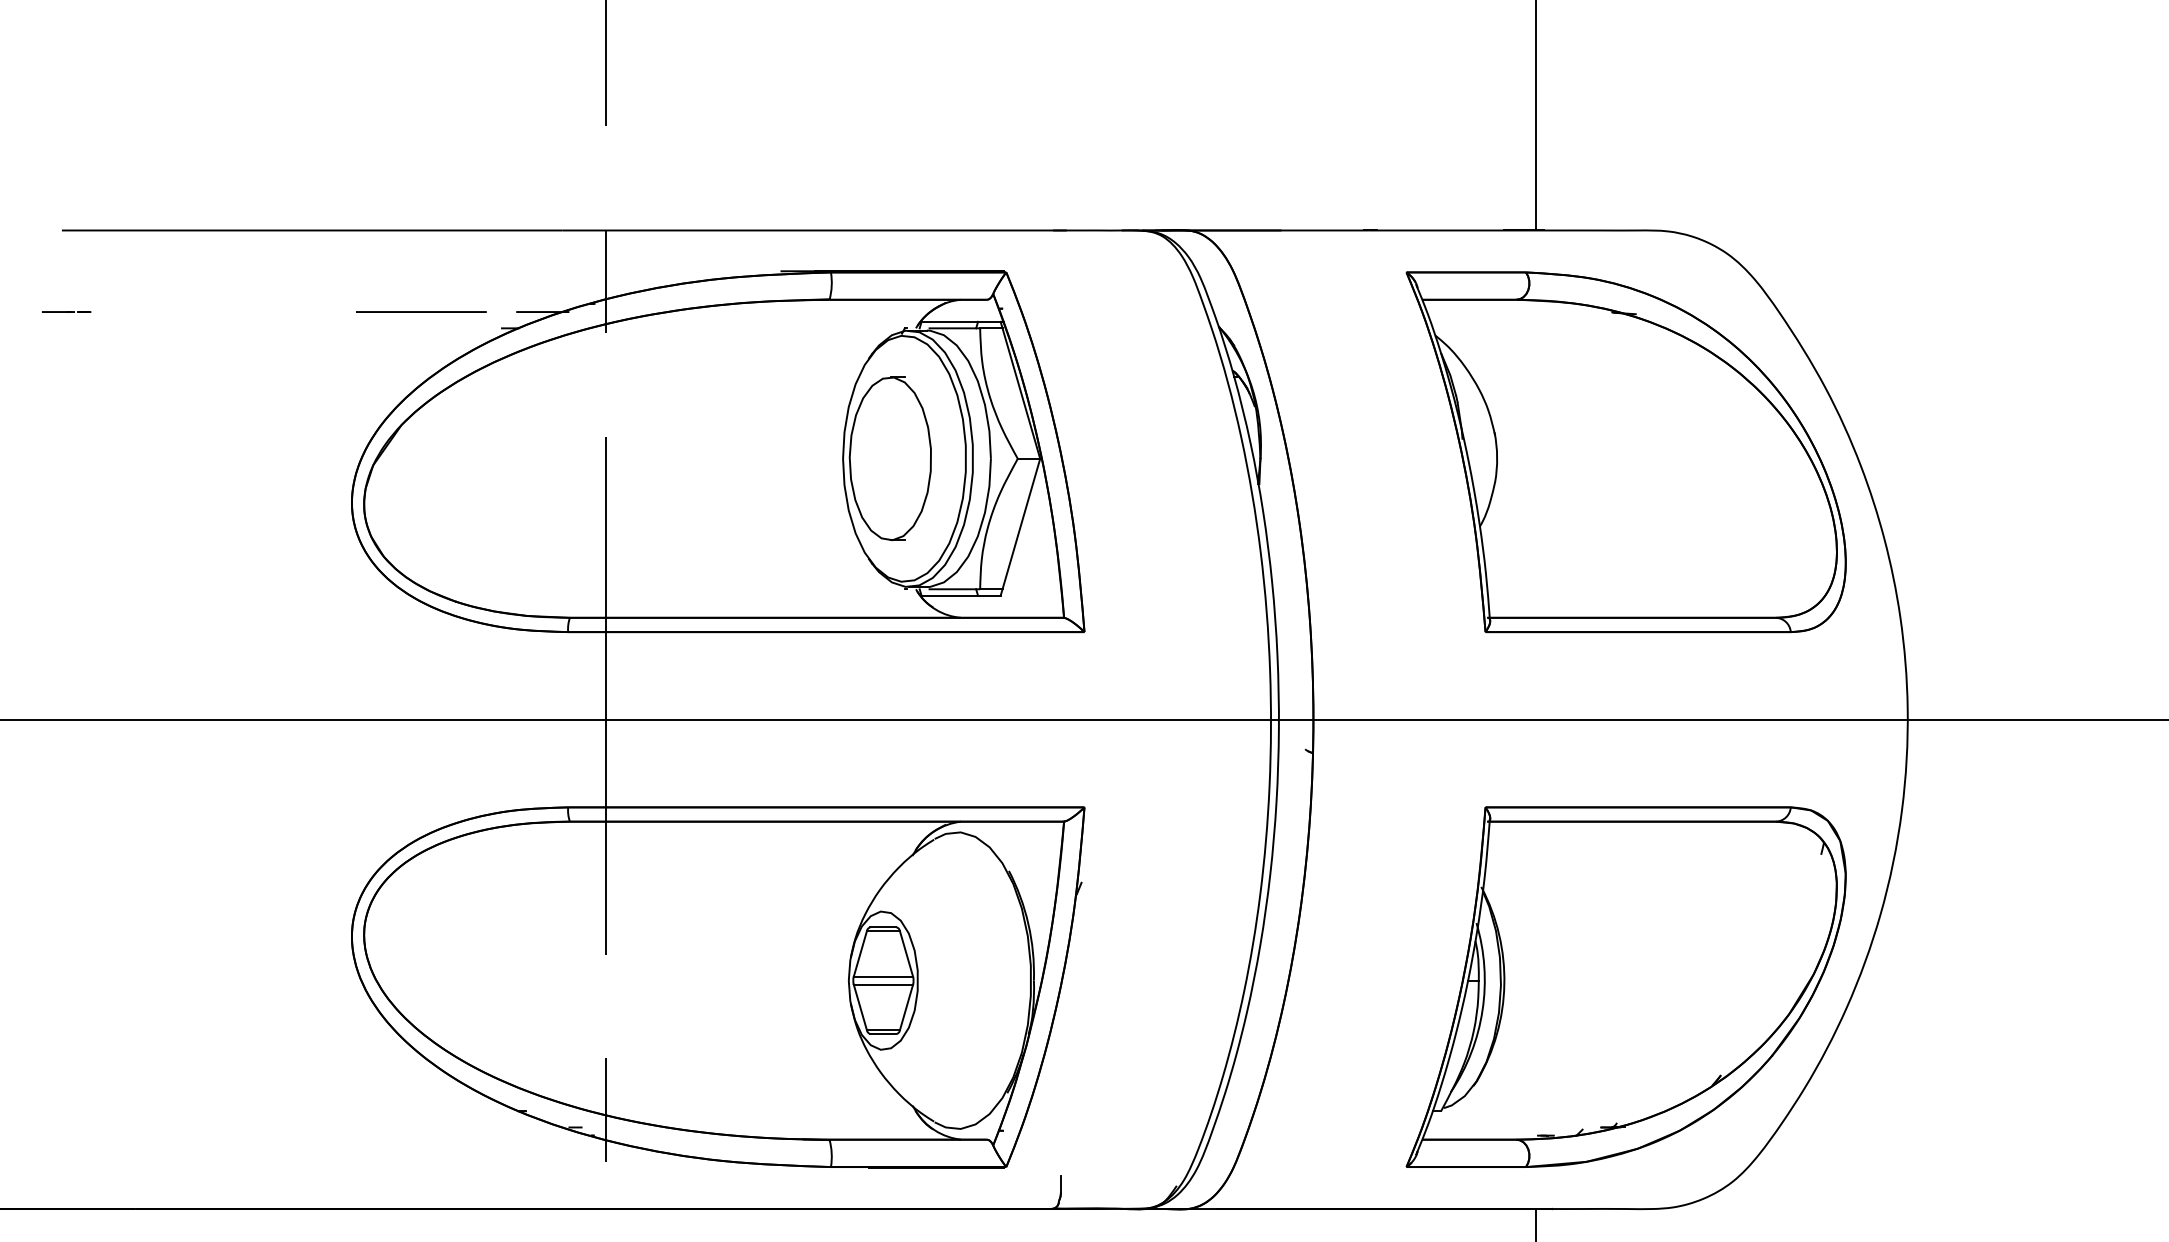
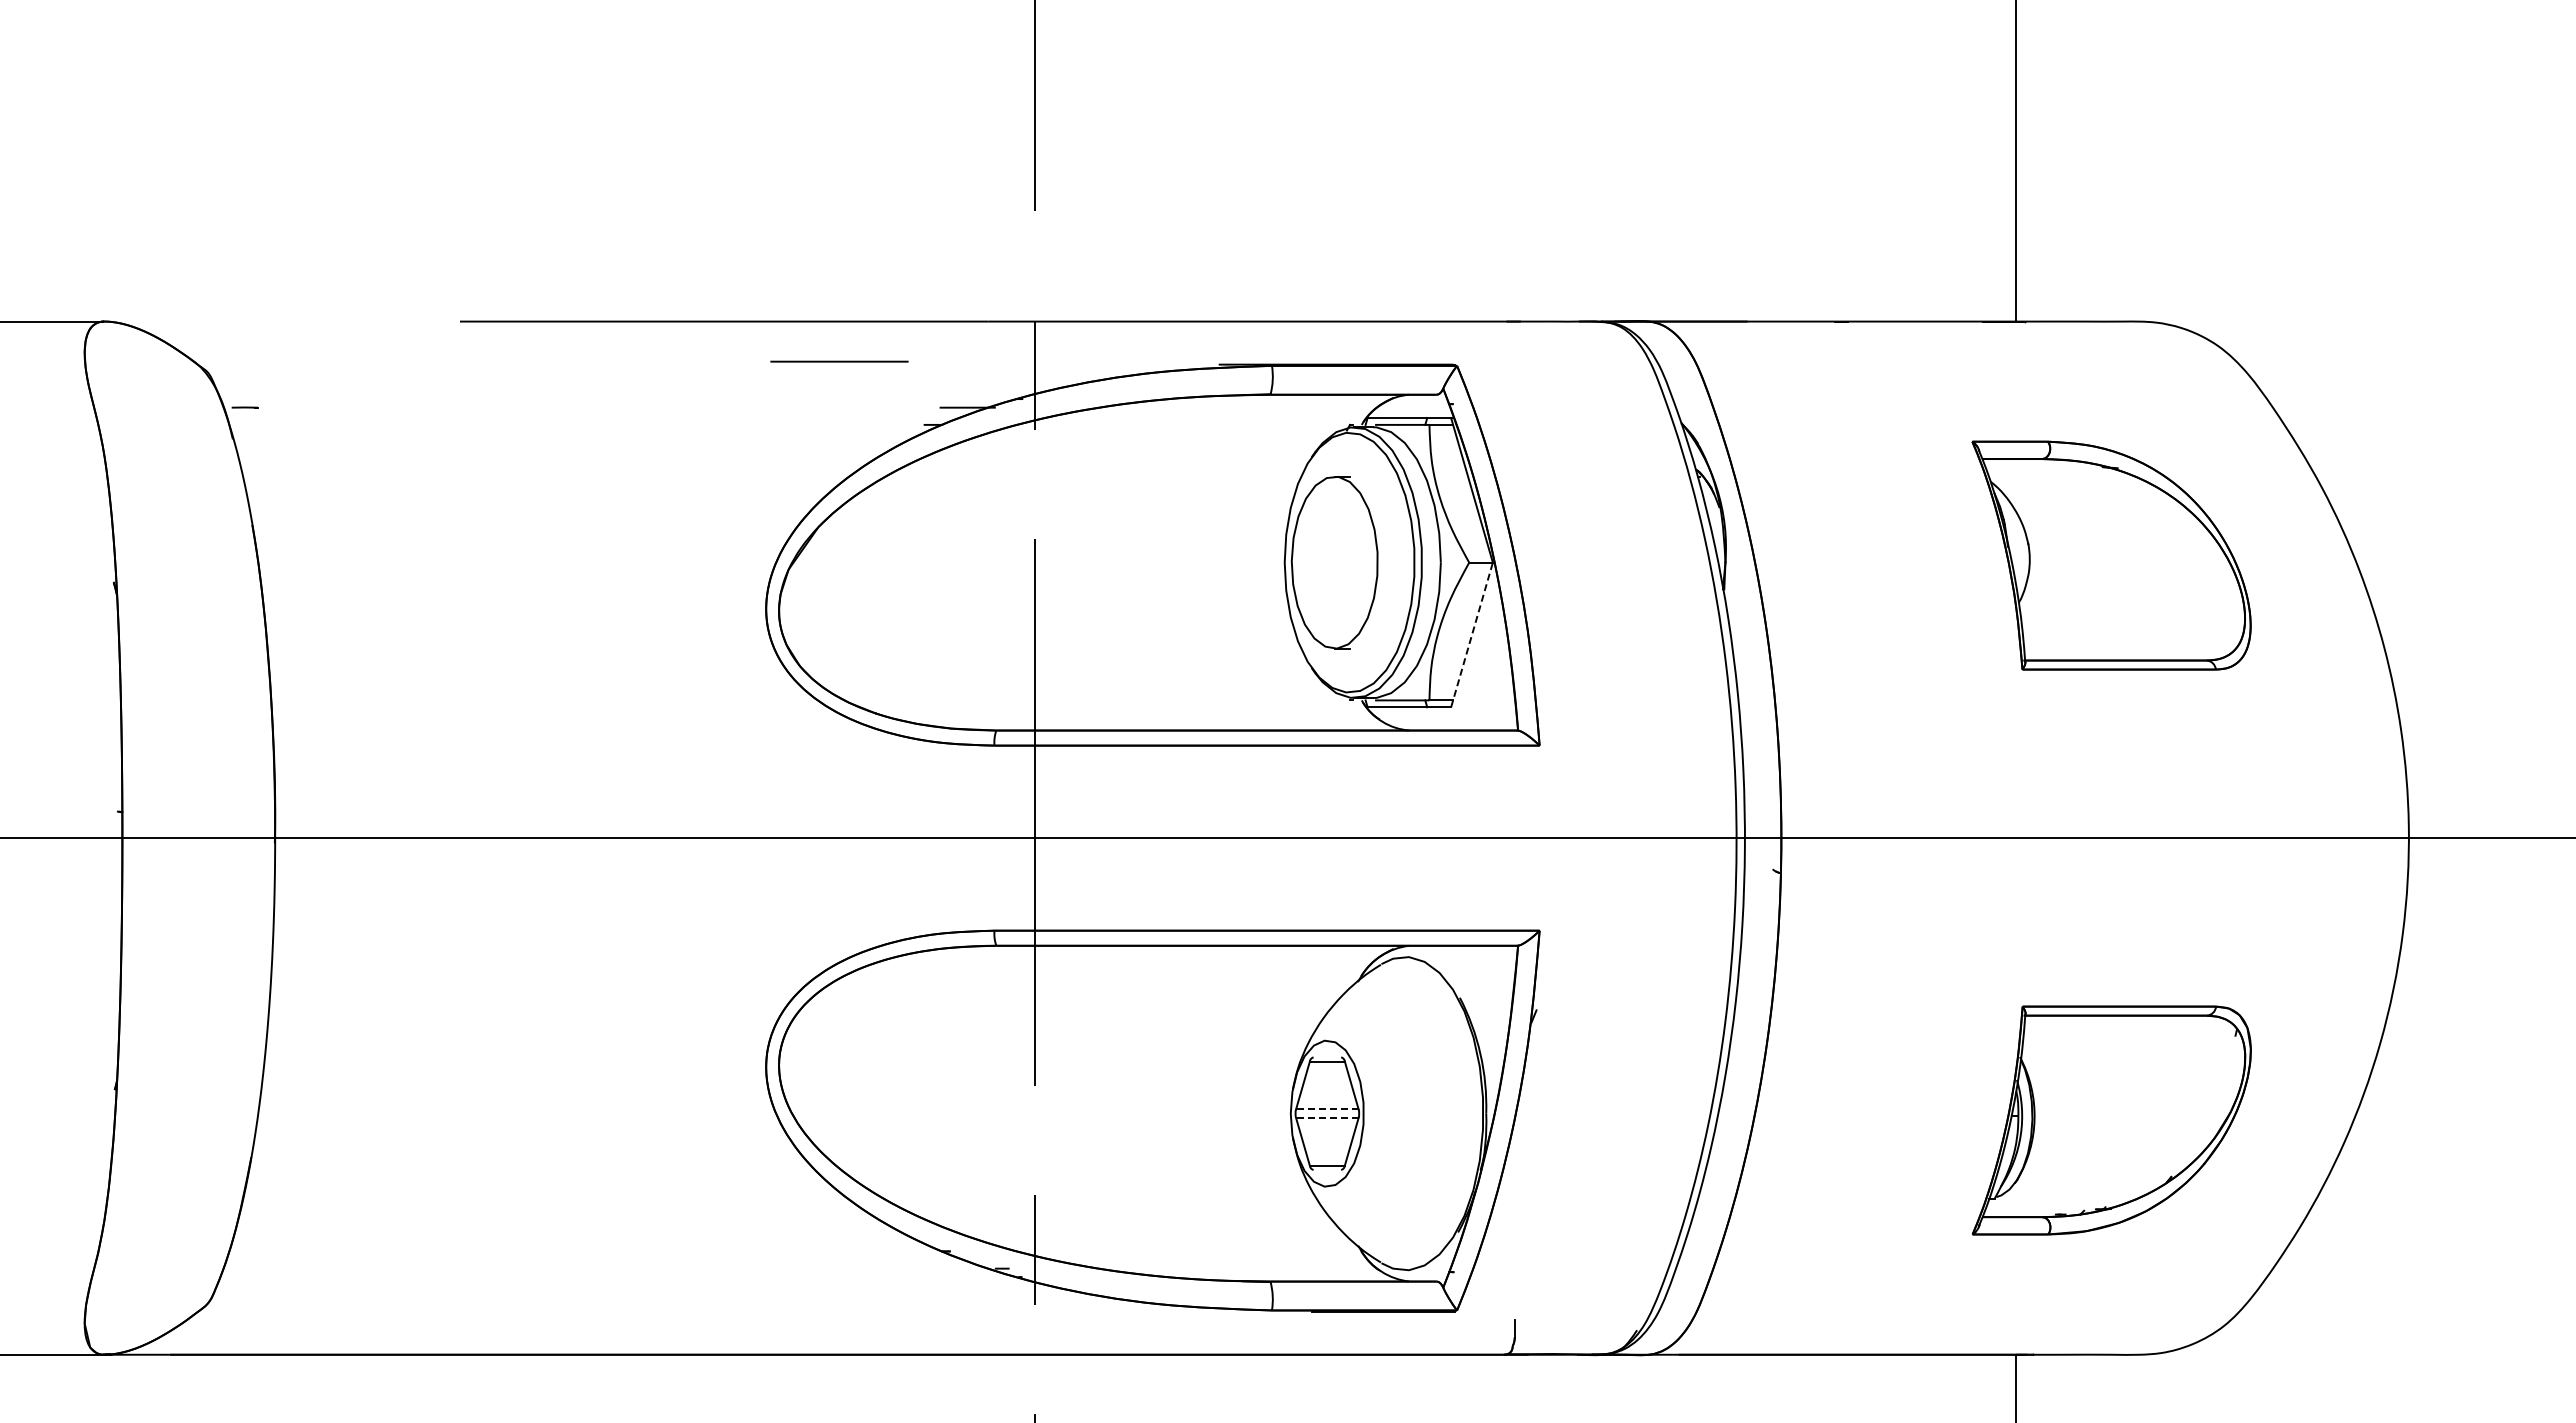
line: (66, 311) -> (464, 407), removed
line: (421, 311) -> (839, 361), moved
part: (1626, 452) -> (2111, 555), size x0.6
line: (1020, 526) -> (1472, 634), solid -> dashed
line: (883, 927) -> (1327, 1057), removed
line: (882, 976) -> (1326, 1109), solid -> dashed
line: (882, 984) -> (1326, 1117), solid -> dashed
part: (1626, 987) -> (2111, 1120), size x0.6
line: (883, 1034) -> (1327, 1170), removed

